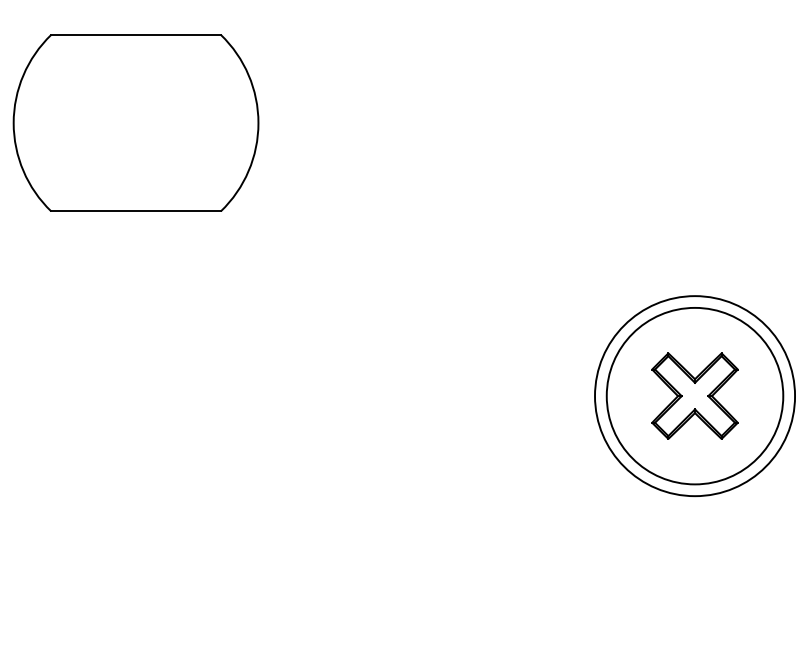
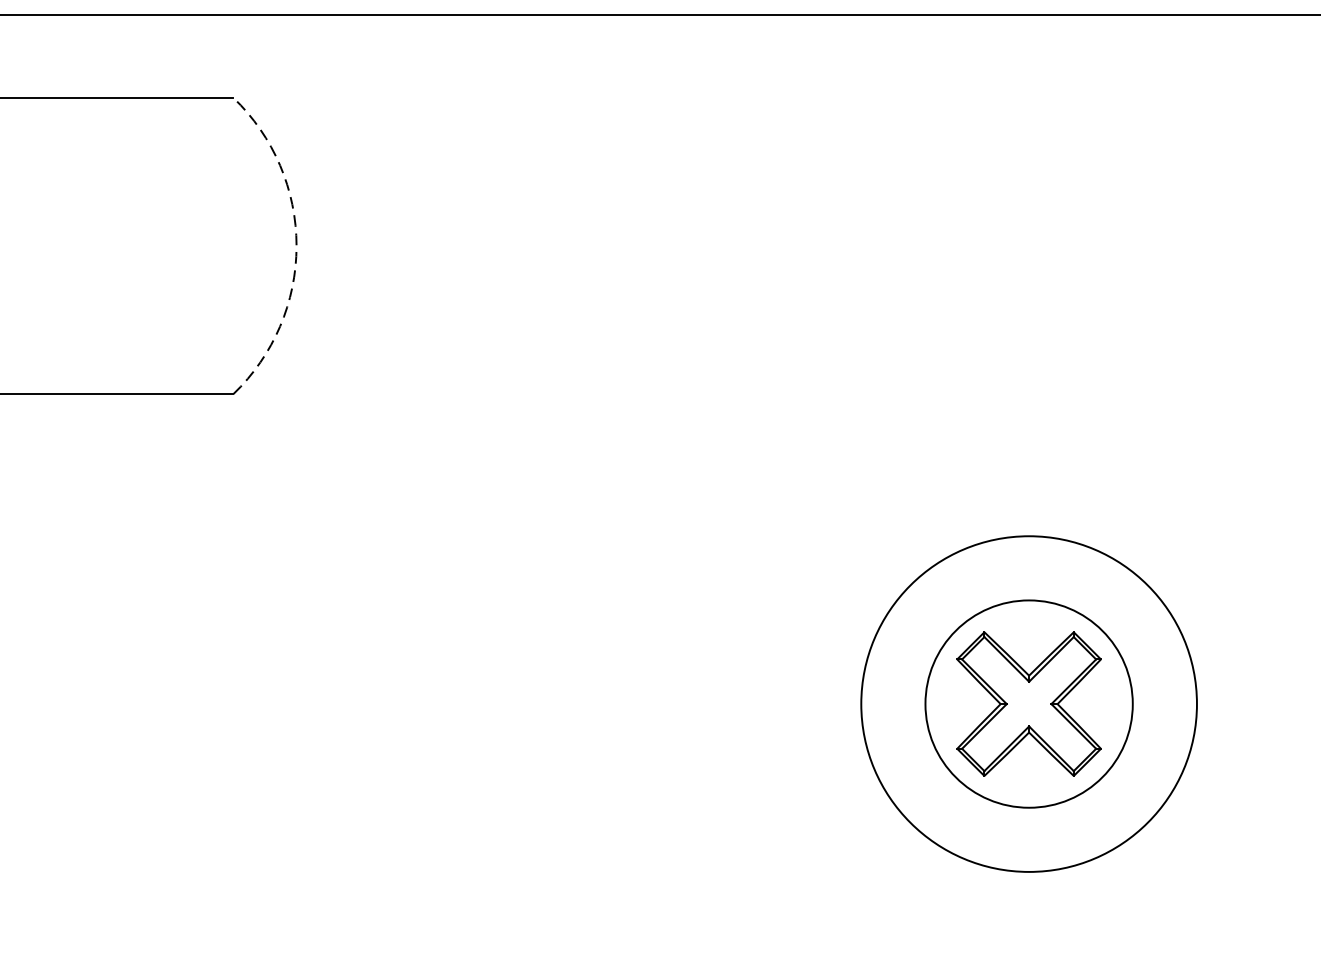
arc: (258, 123) -> (296, 246), solid -> dashed
circle: (694, 395) -> (1028, 703), size x0.7

